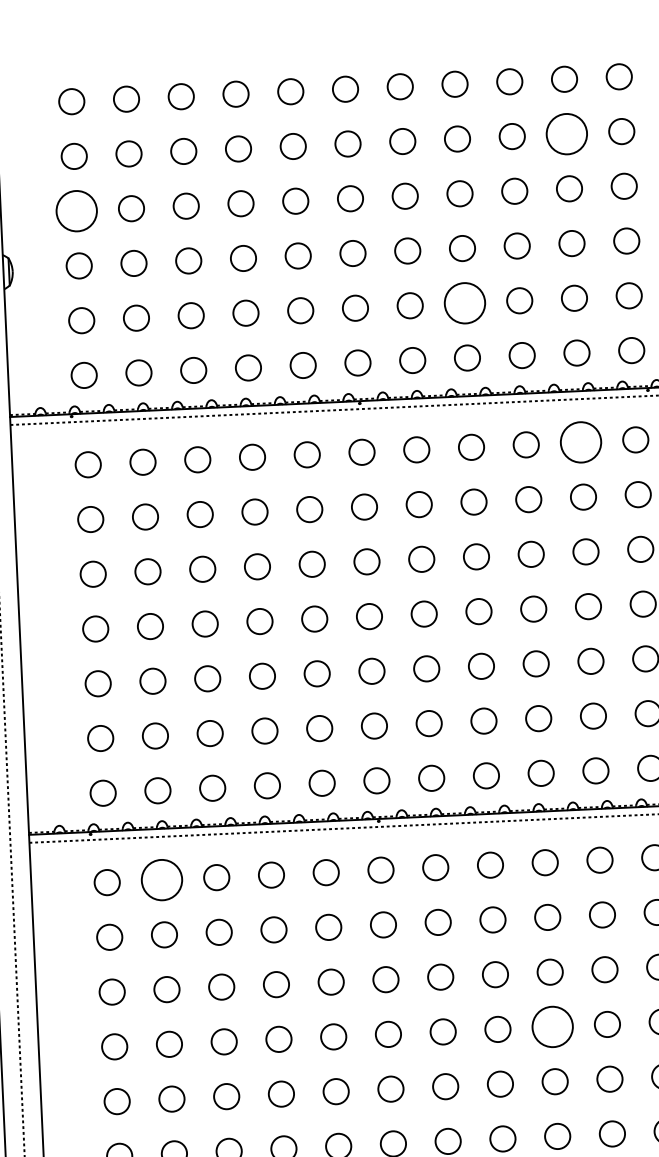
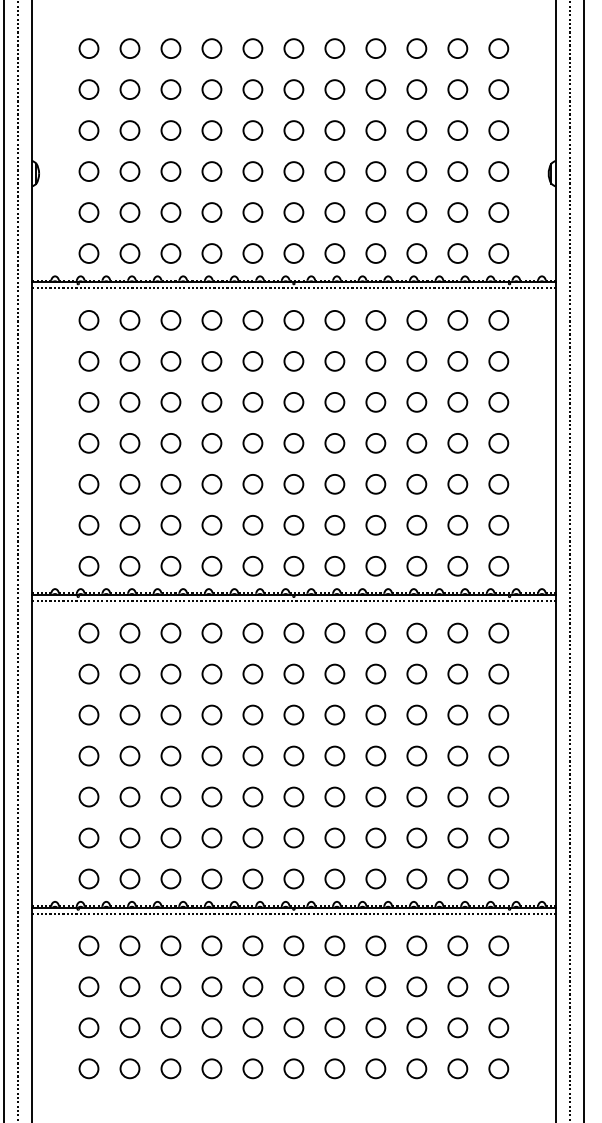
circle: (566, 133) -> (457, 89), size x0.62
circle: (76, 211) -> (88, 130), size x0.62
circle: (464, 303) -> (375, 212), size x0.62
circle: (580, 441) -> (457, 319), size x0.62
circle: (161, 879) -> (129, 632), size x0.62
circle: (552, 1026) -> (416, 755), size x0.62

